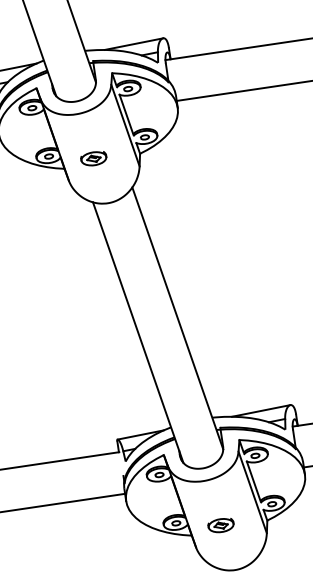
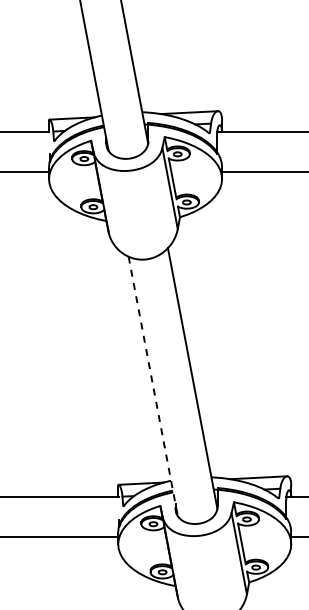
part: (93, 158) -> (135, 215), removed
line: (138, 332) -> (153, 386), solid -> dashed
part: (220, 525) -> (204, 580), removed

